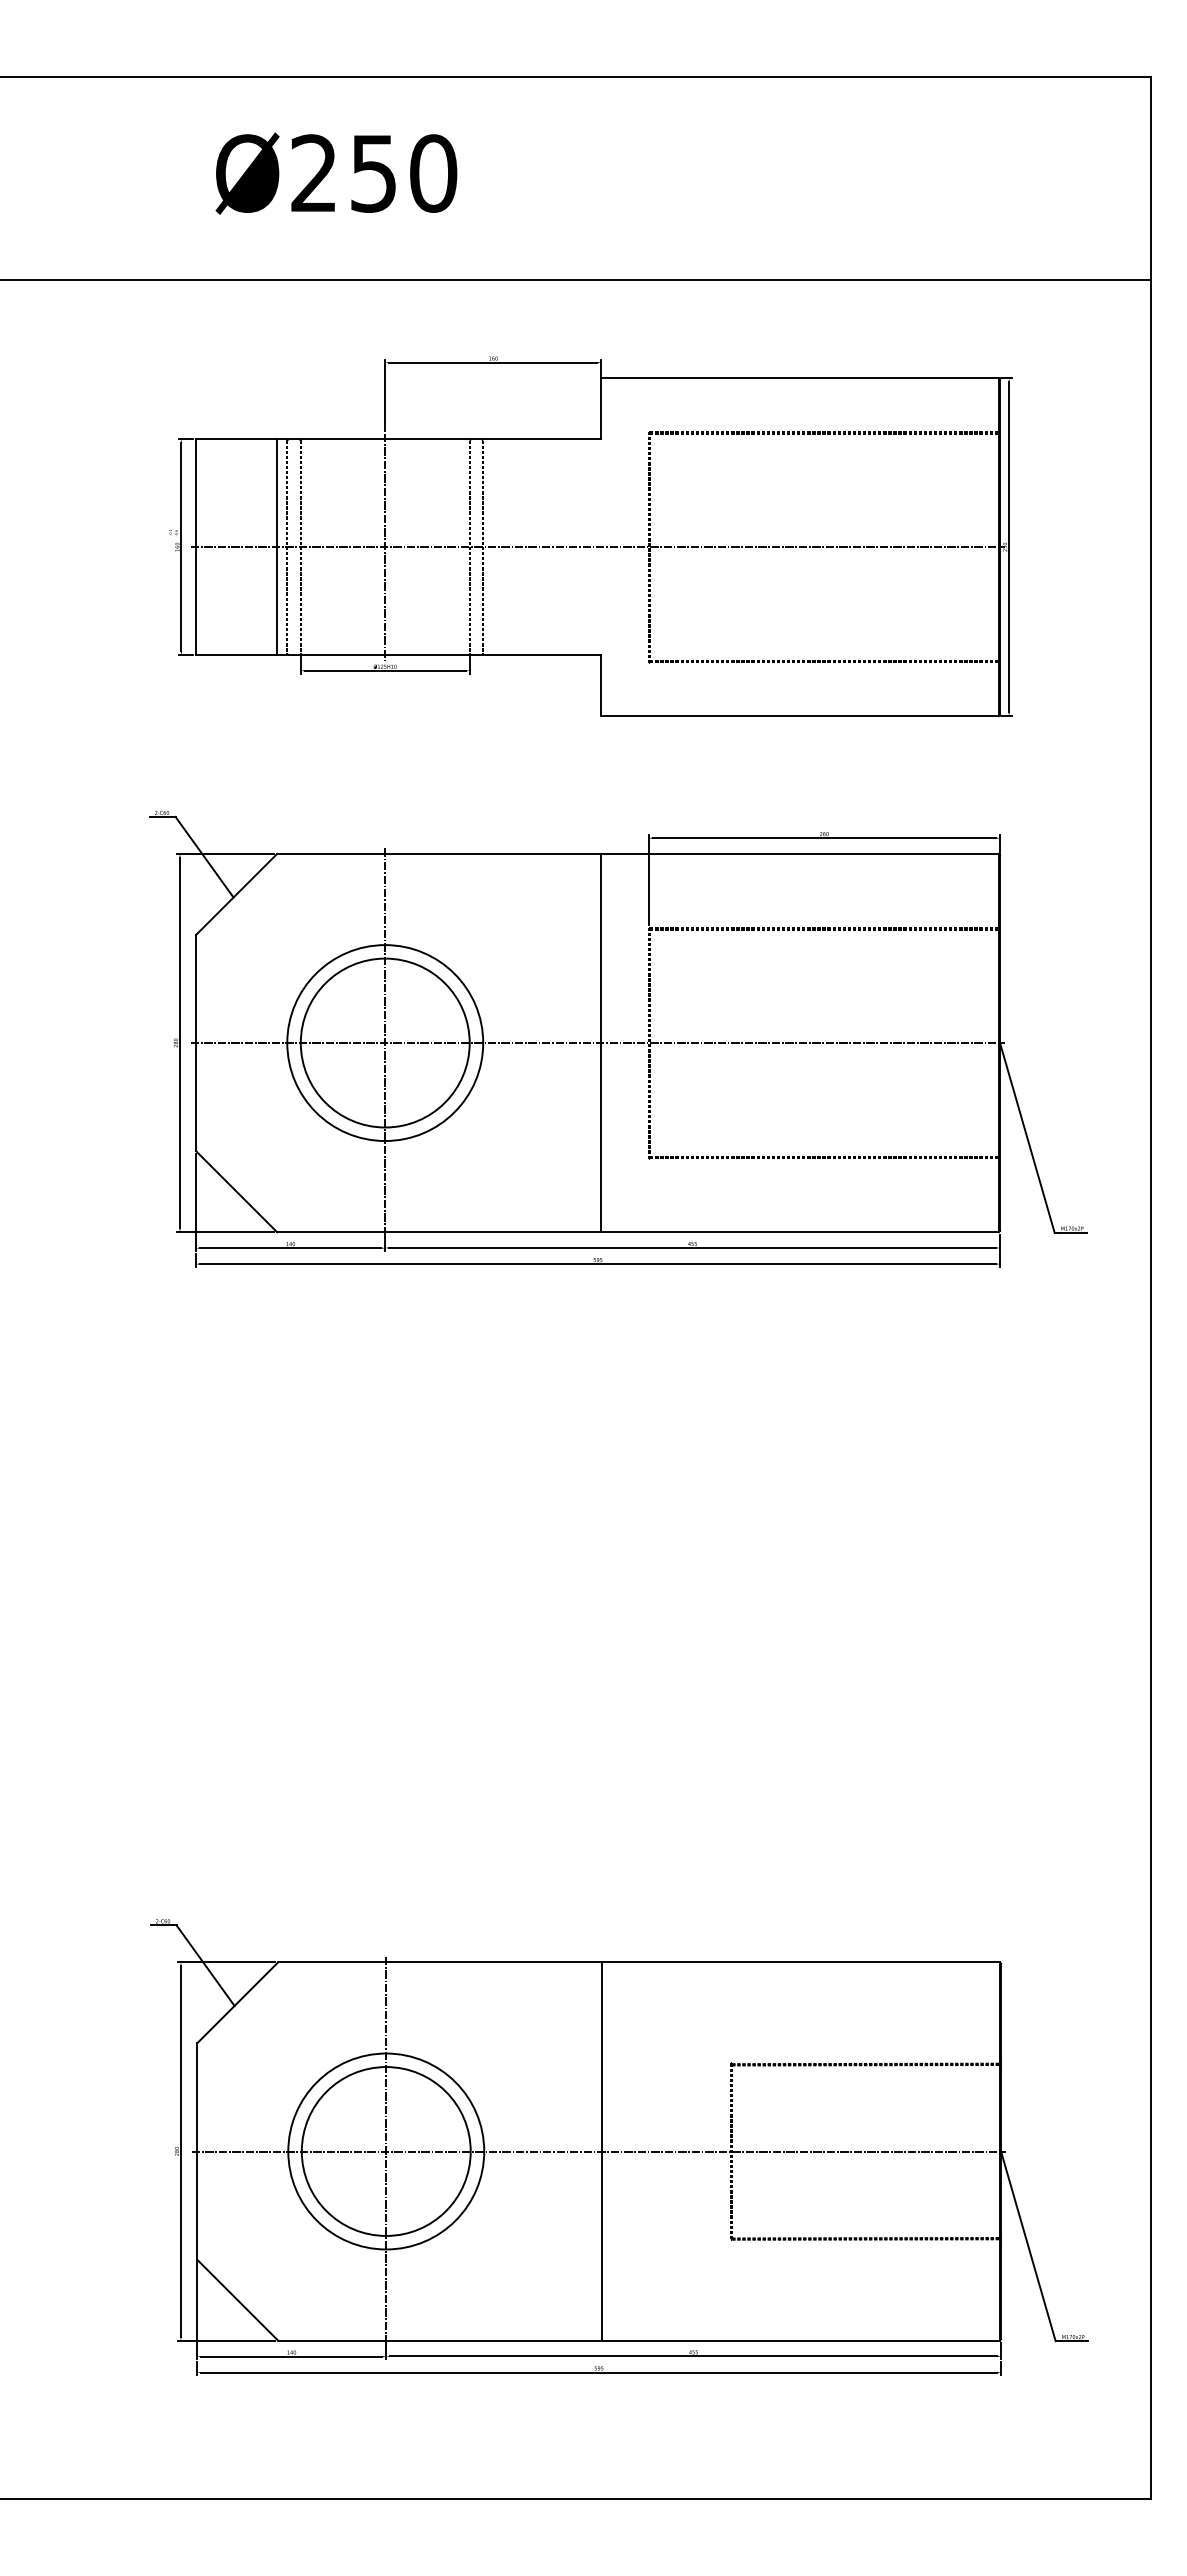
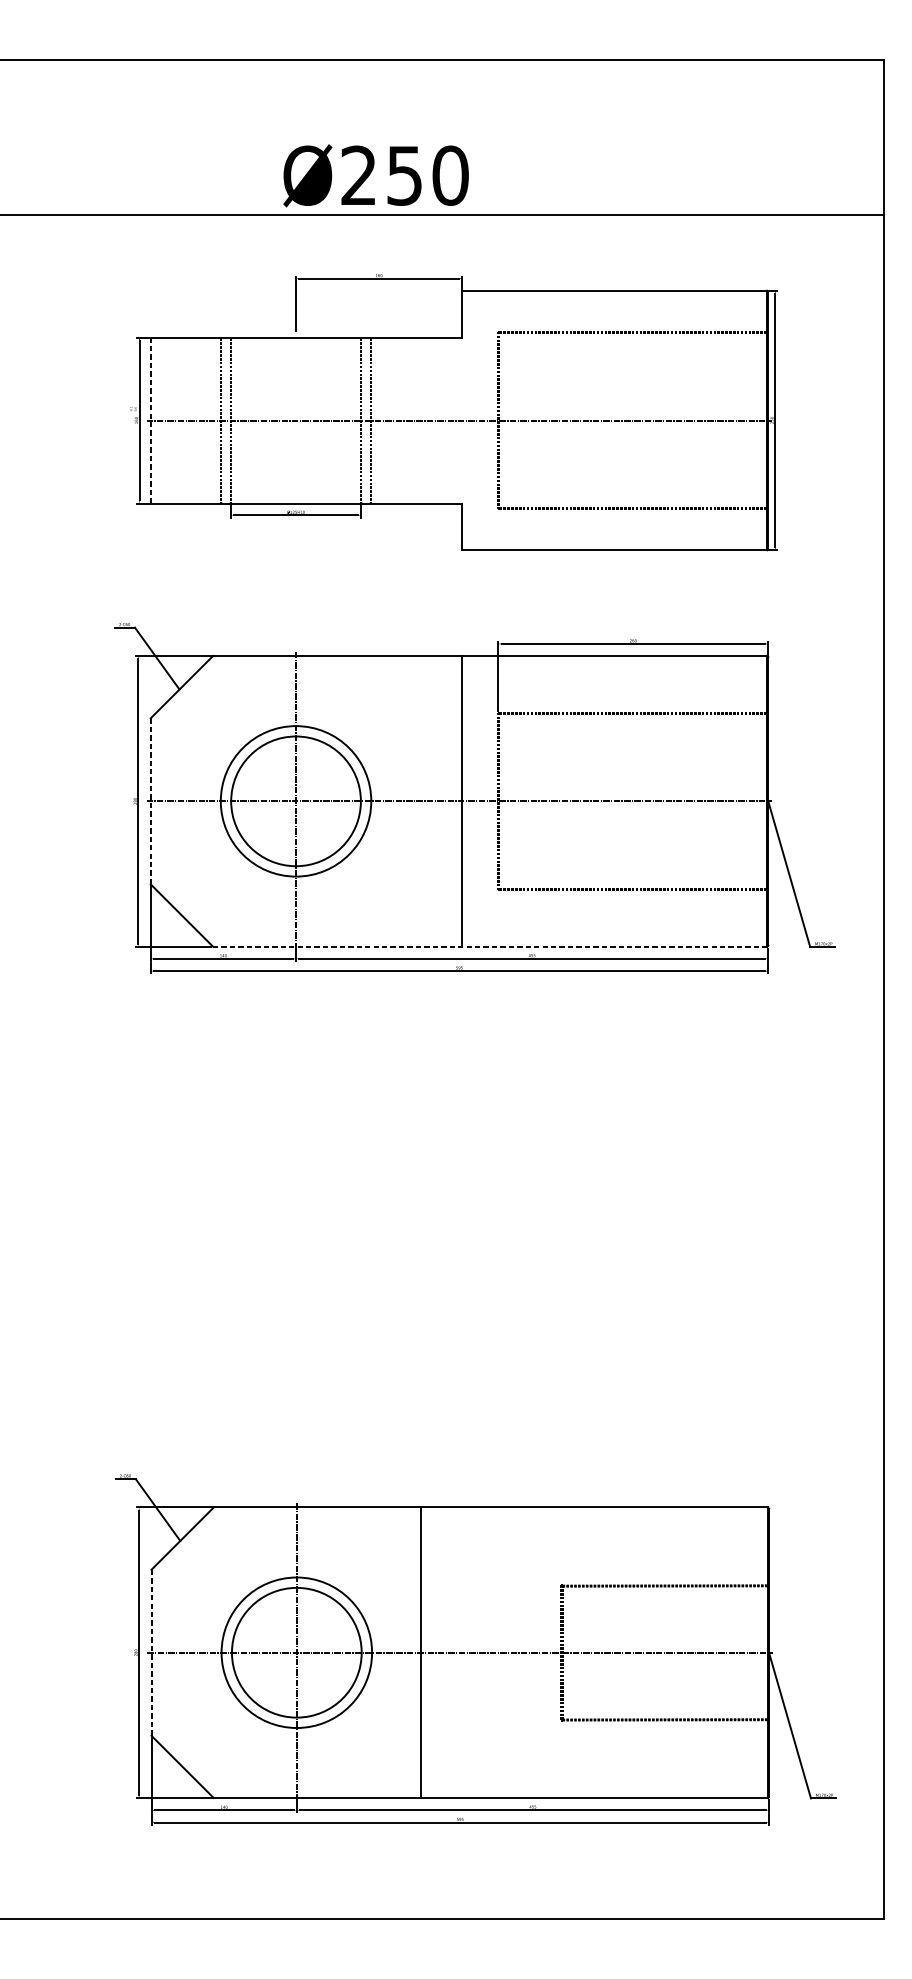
text: (336, 173) -> (376, 175), moved
line: (385, 546) -> (296, 419), removed
line: (196, 547) -> (151, 420), solid -> dashed
line: (277, 547) -> (213, 420), removed
line: (196, 1043) -> (151, 801), solid -> dashed
line: (637, 1232) -> (489, 946), solid -> dashed
line: (602, 2151) -> (420, 1652), moved
line: (197, 2152) -> (151, 1653), solid -> dashed

